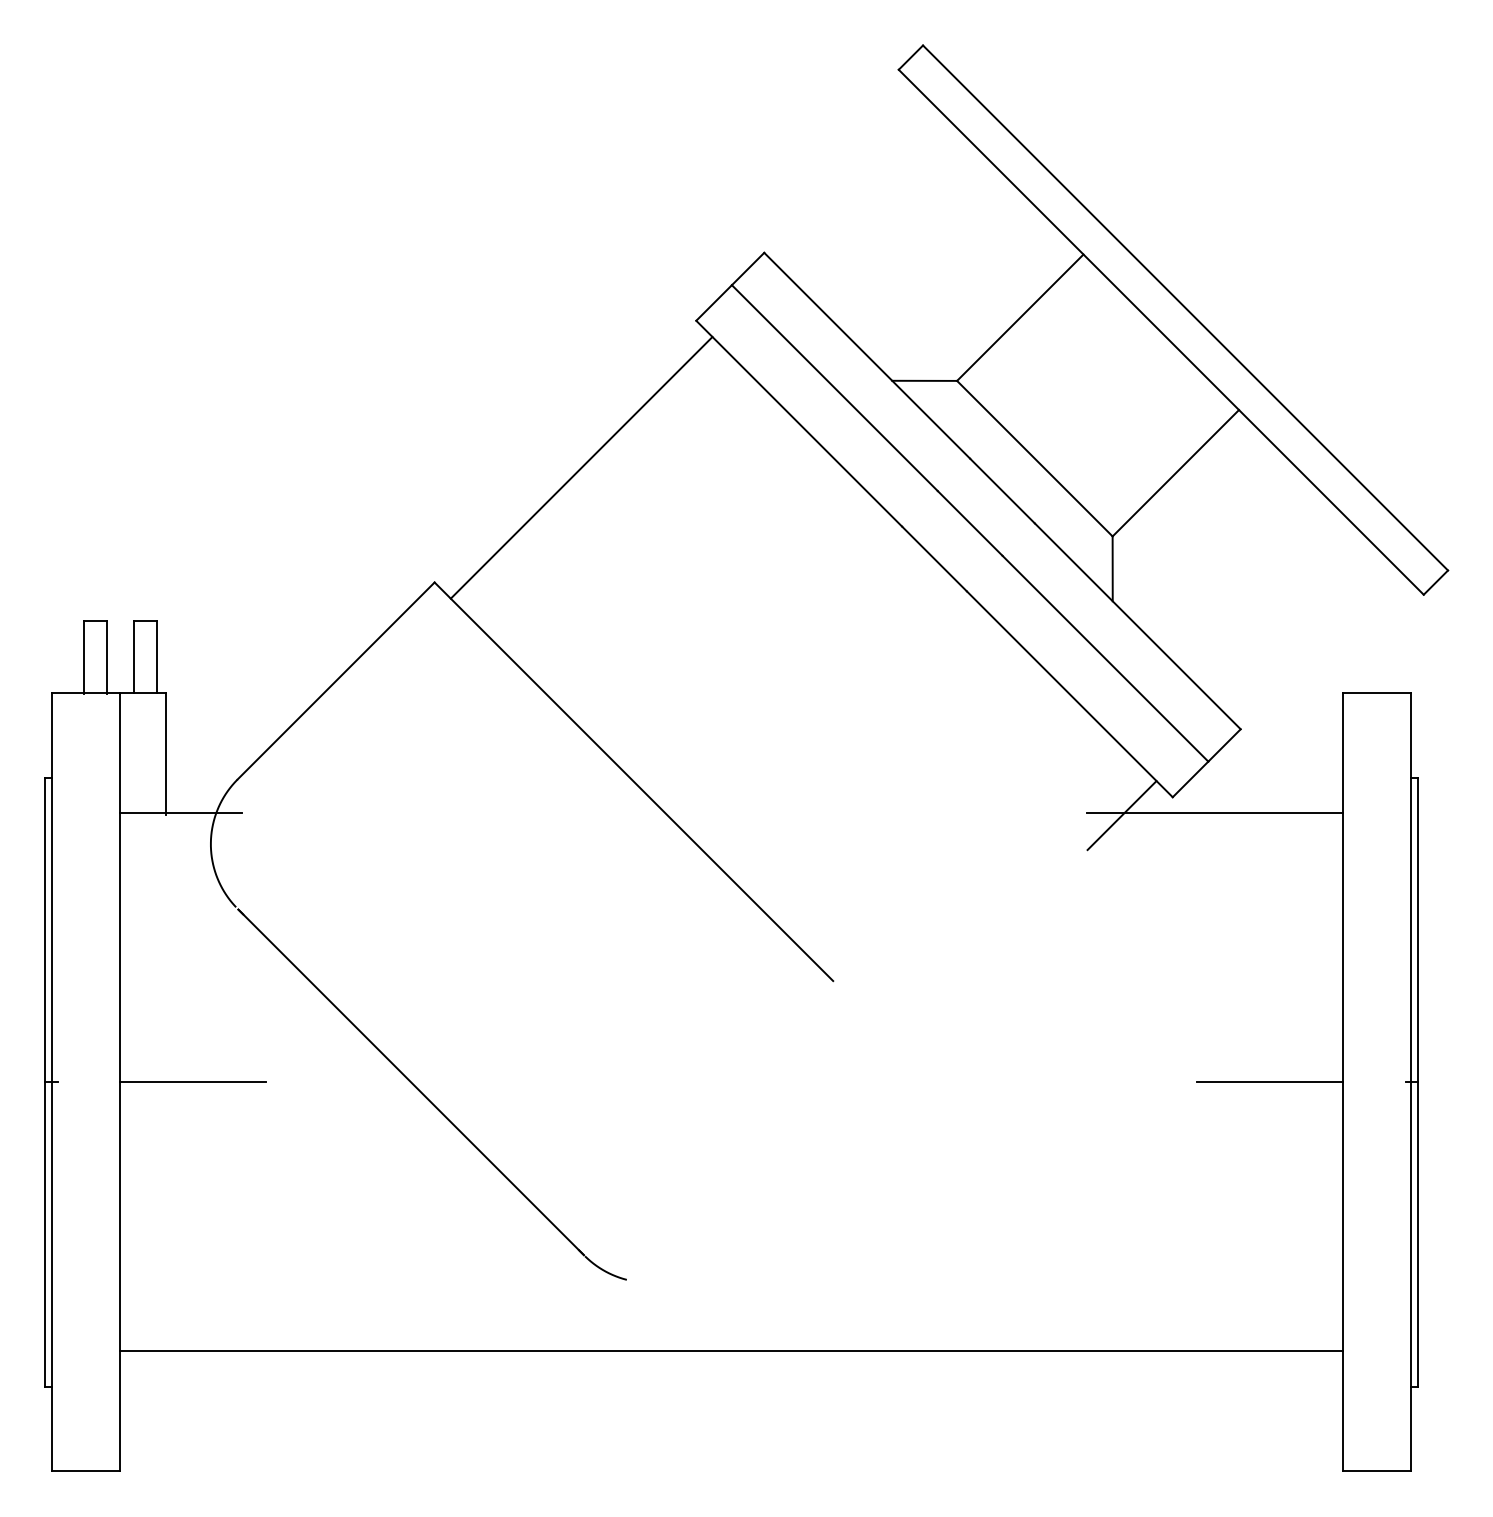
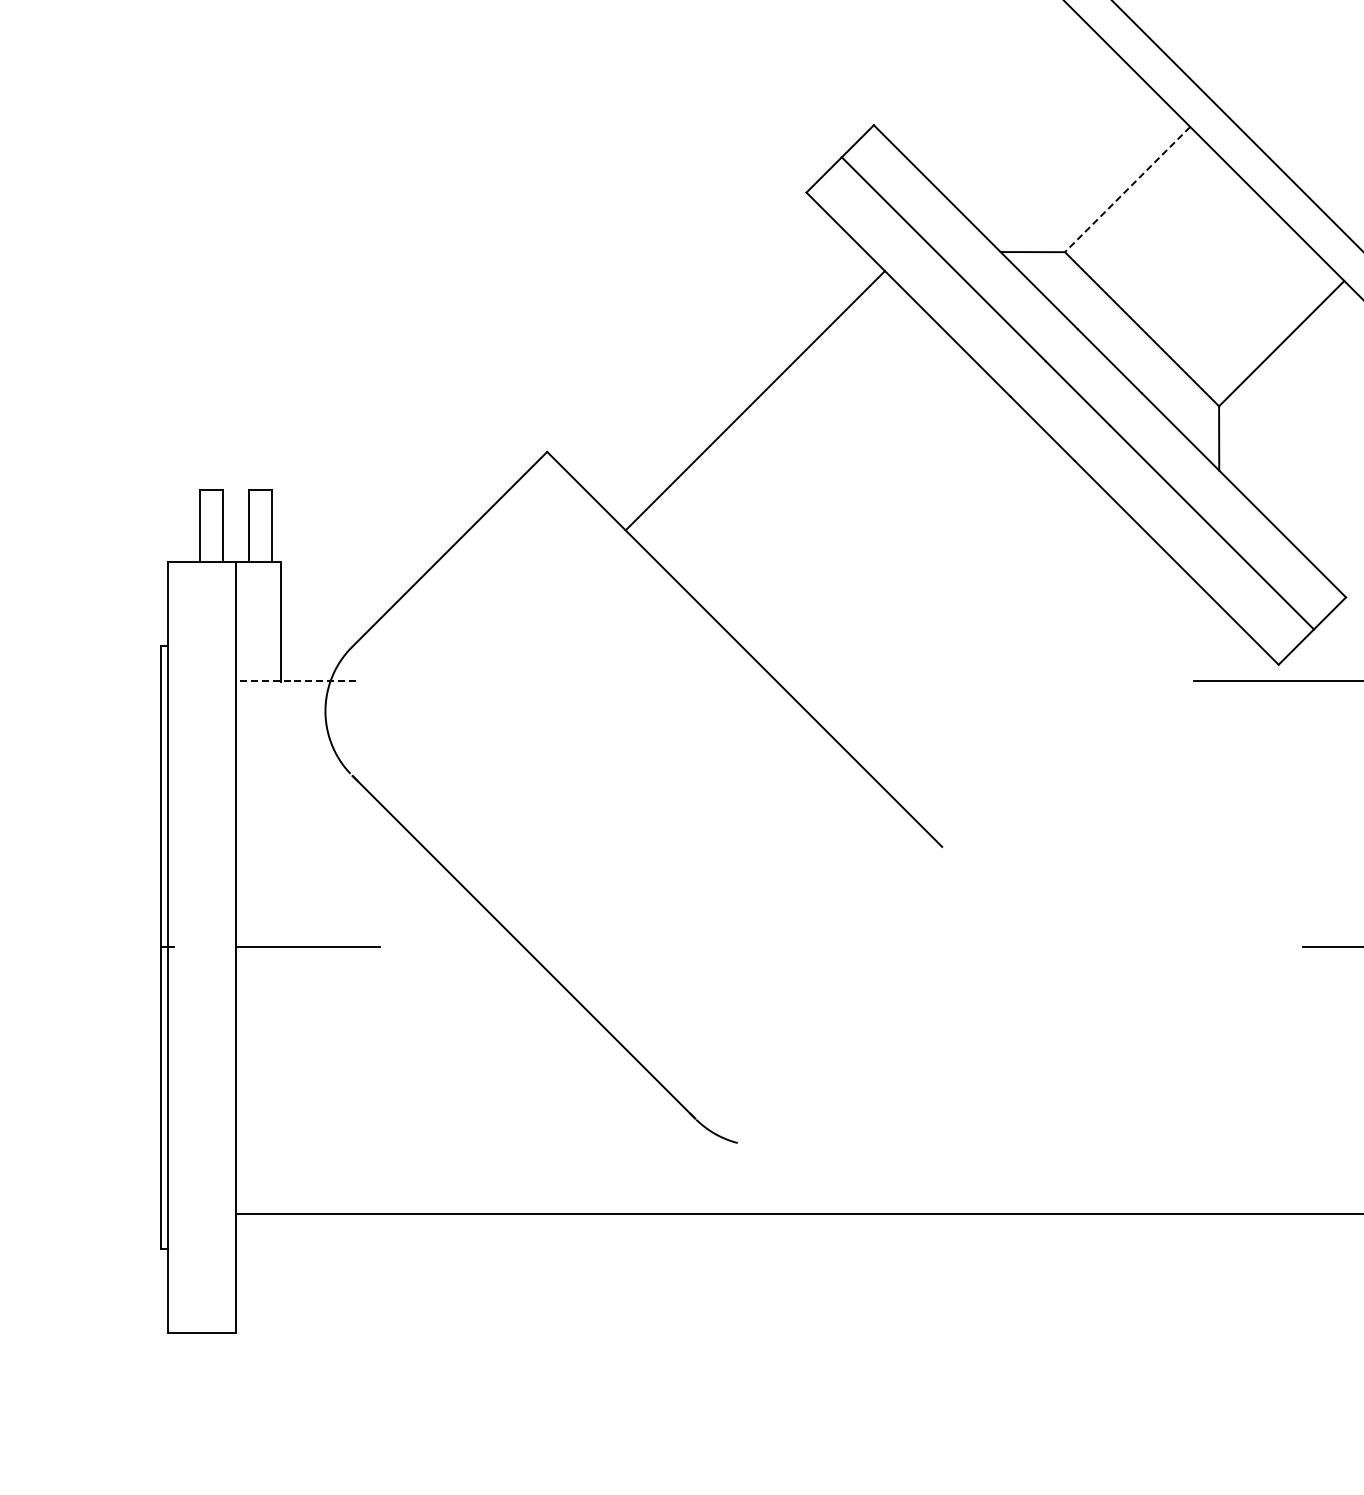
line: (1019, 318) -> (1126, 190), solid -> dashed
line: (581, 467) -> (755, 400), moved
line: (181, 813) -> (296, 680), solid -> dashed
line: (1121, 815) -> (1227, 682), removed

